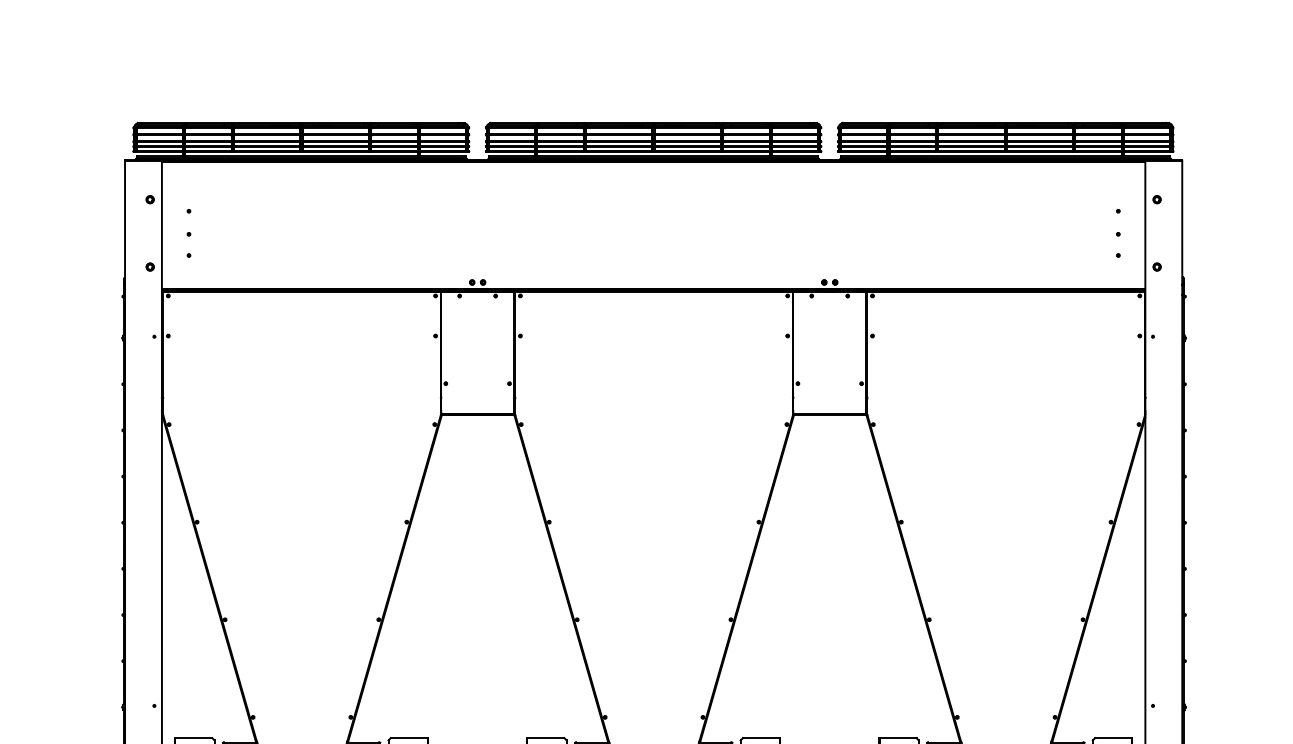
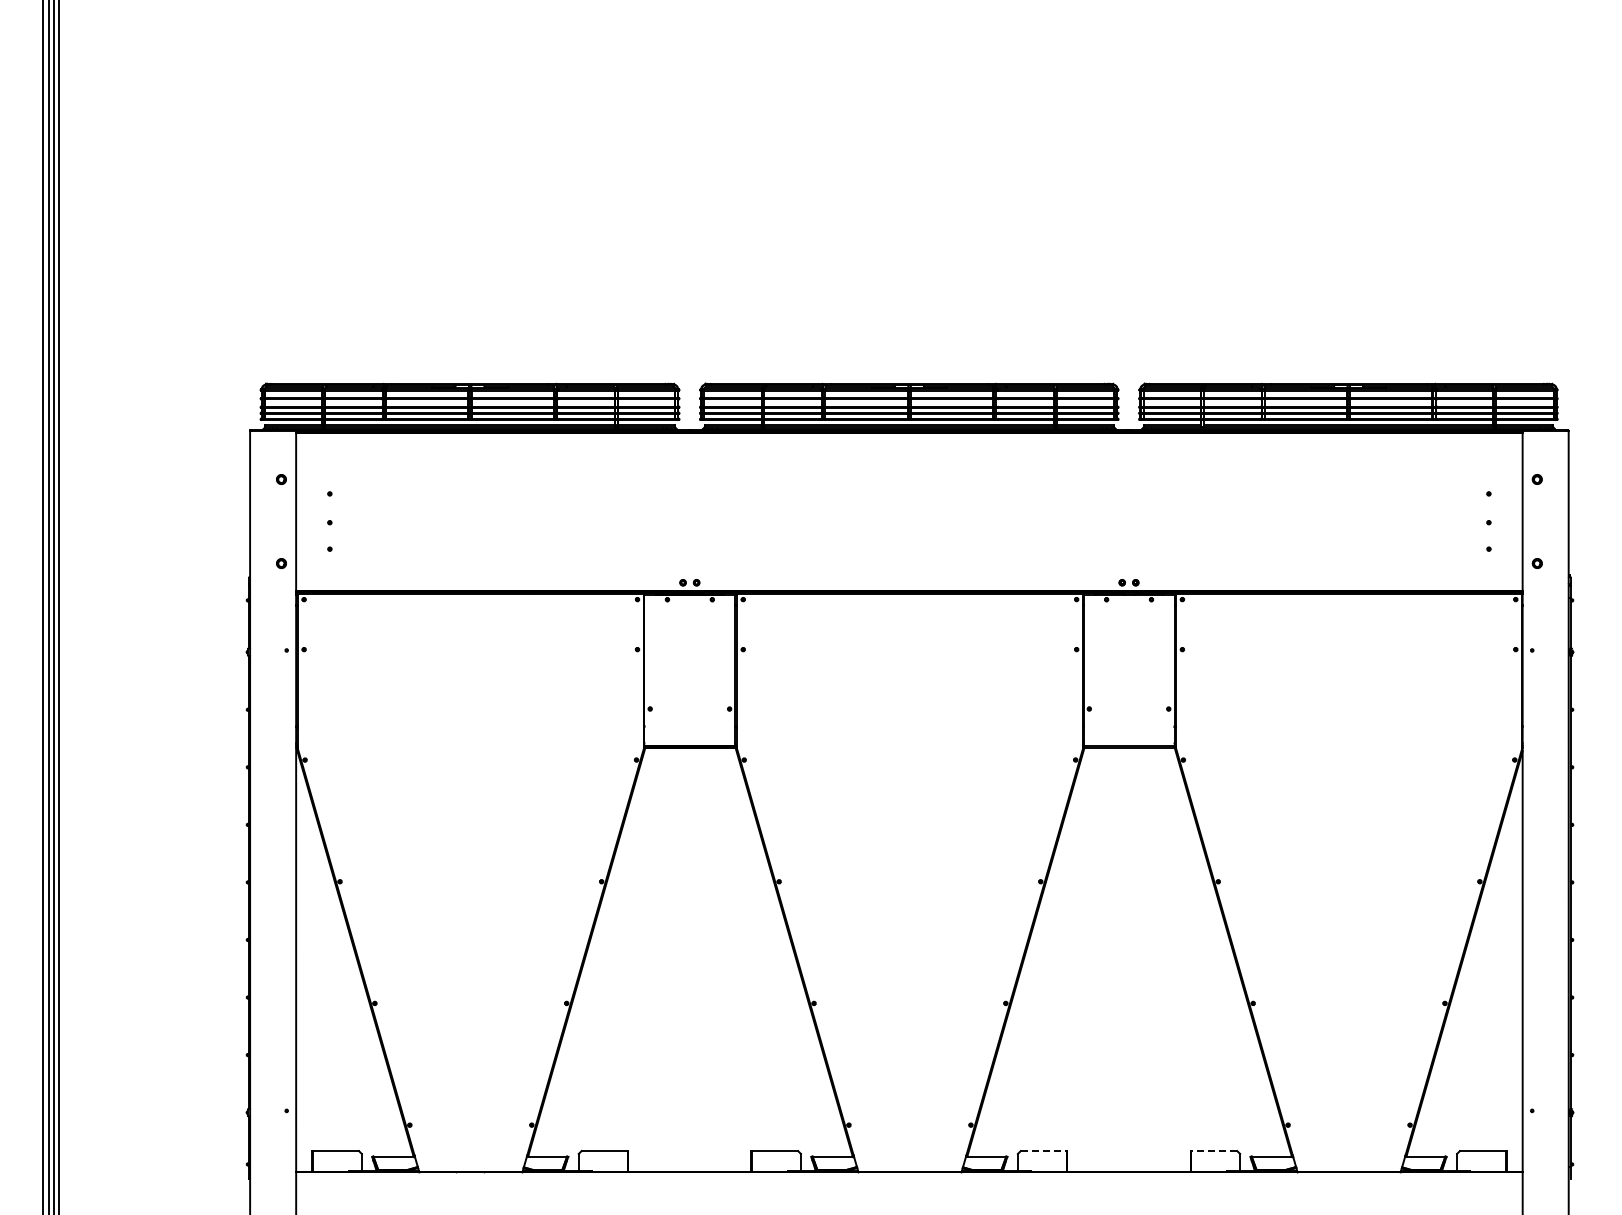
line: (761, 738) -> (1044, 1151), solid -> dashed
line: (897, 738) -> (1213, 1151), solid -> dashed

